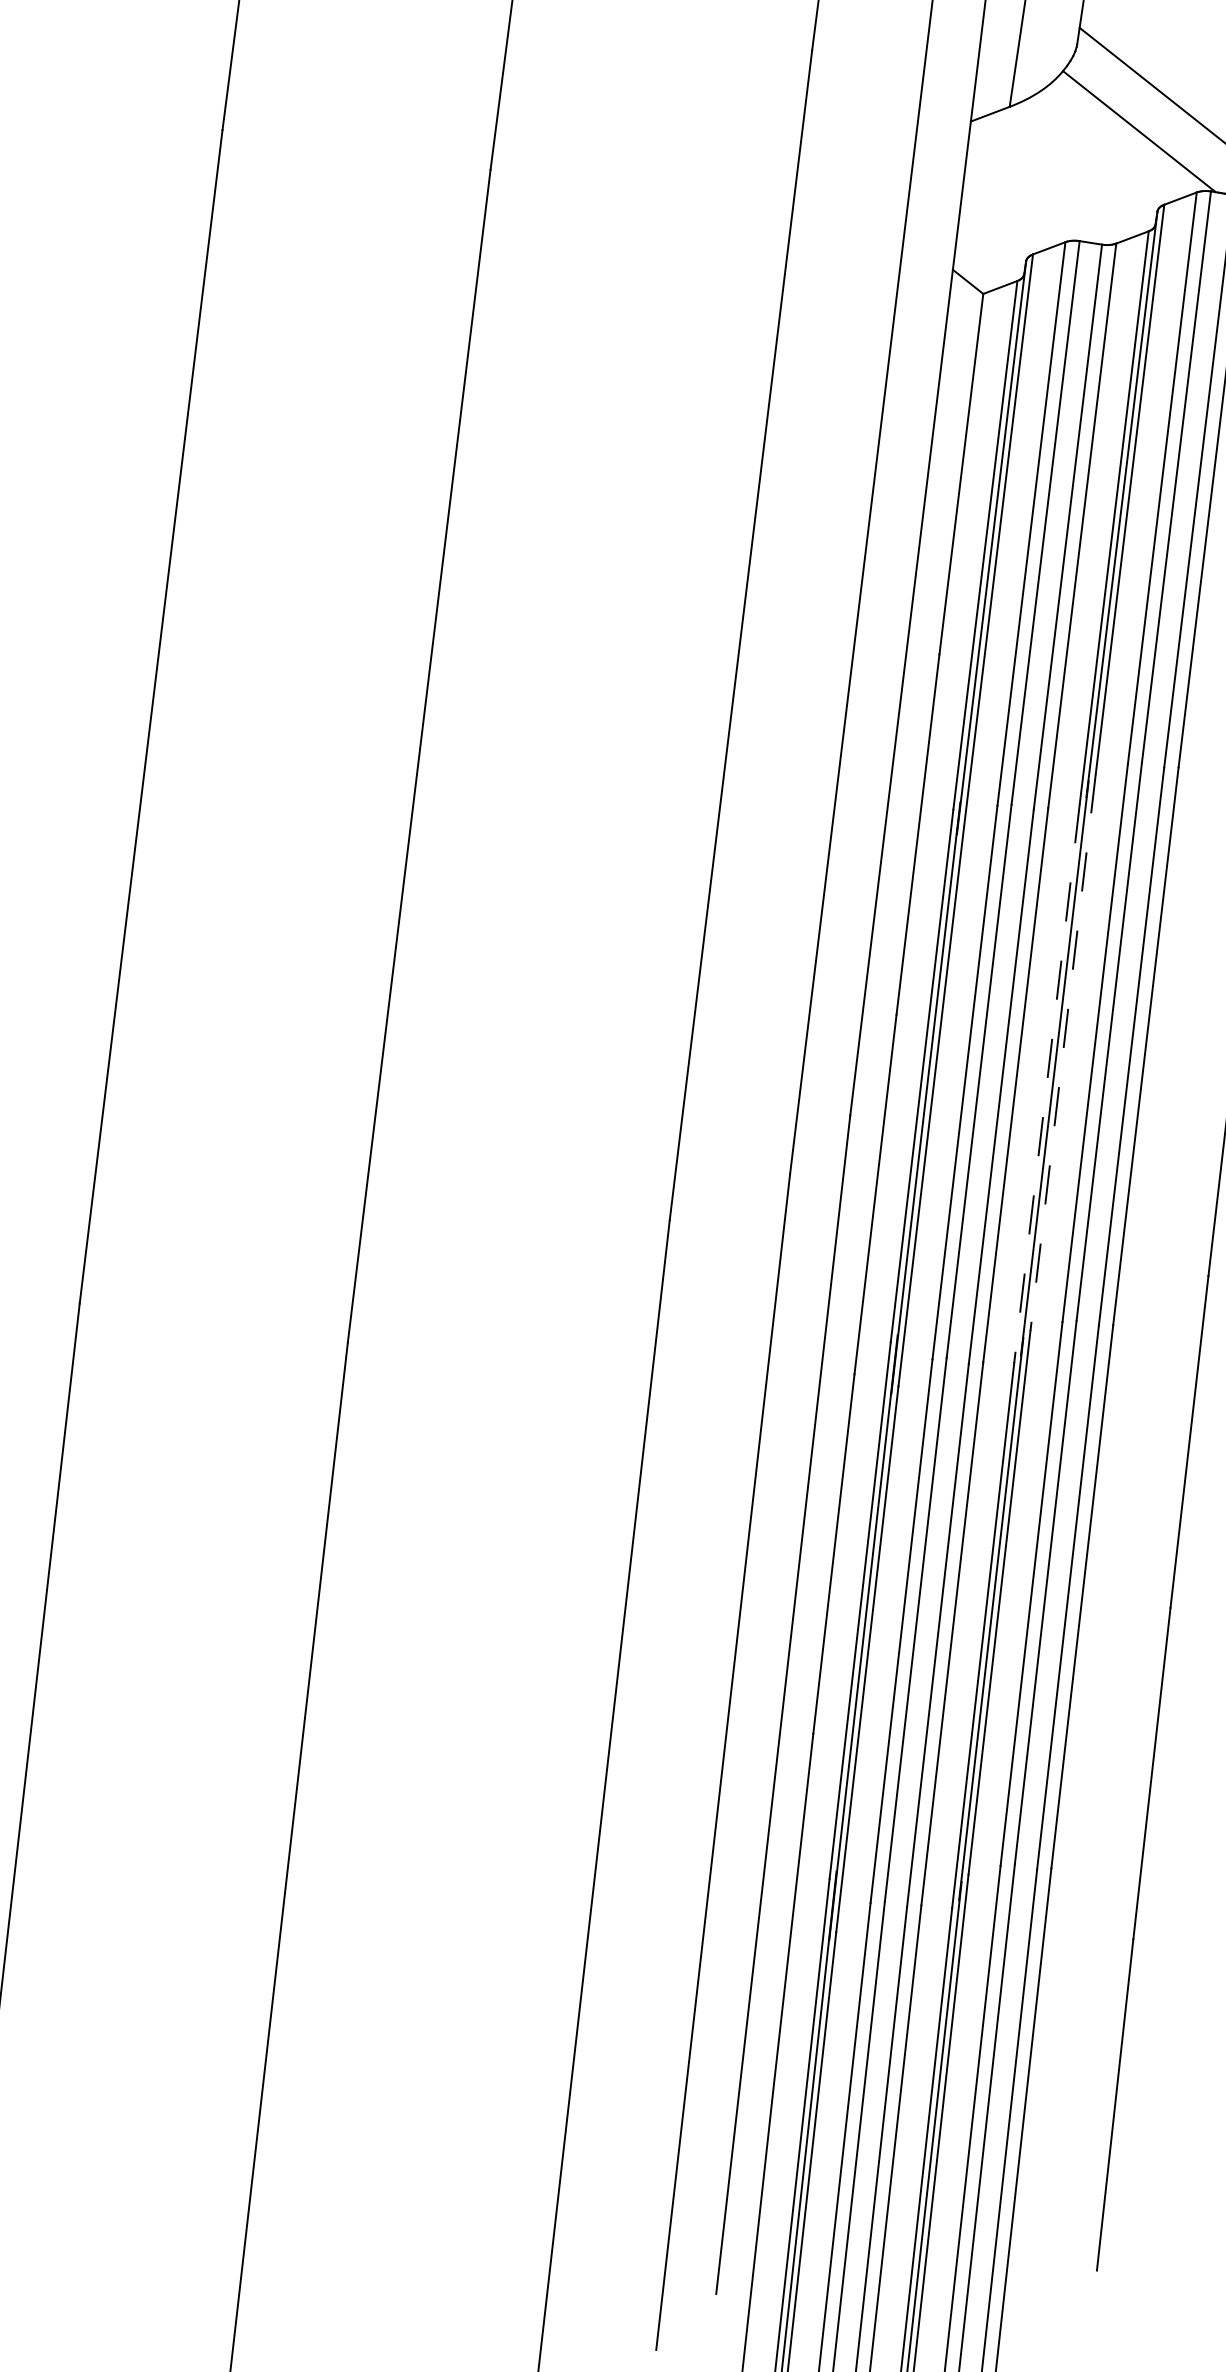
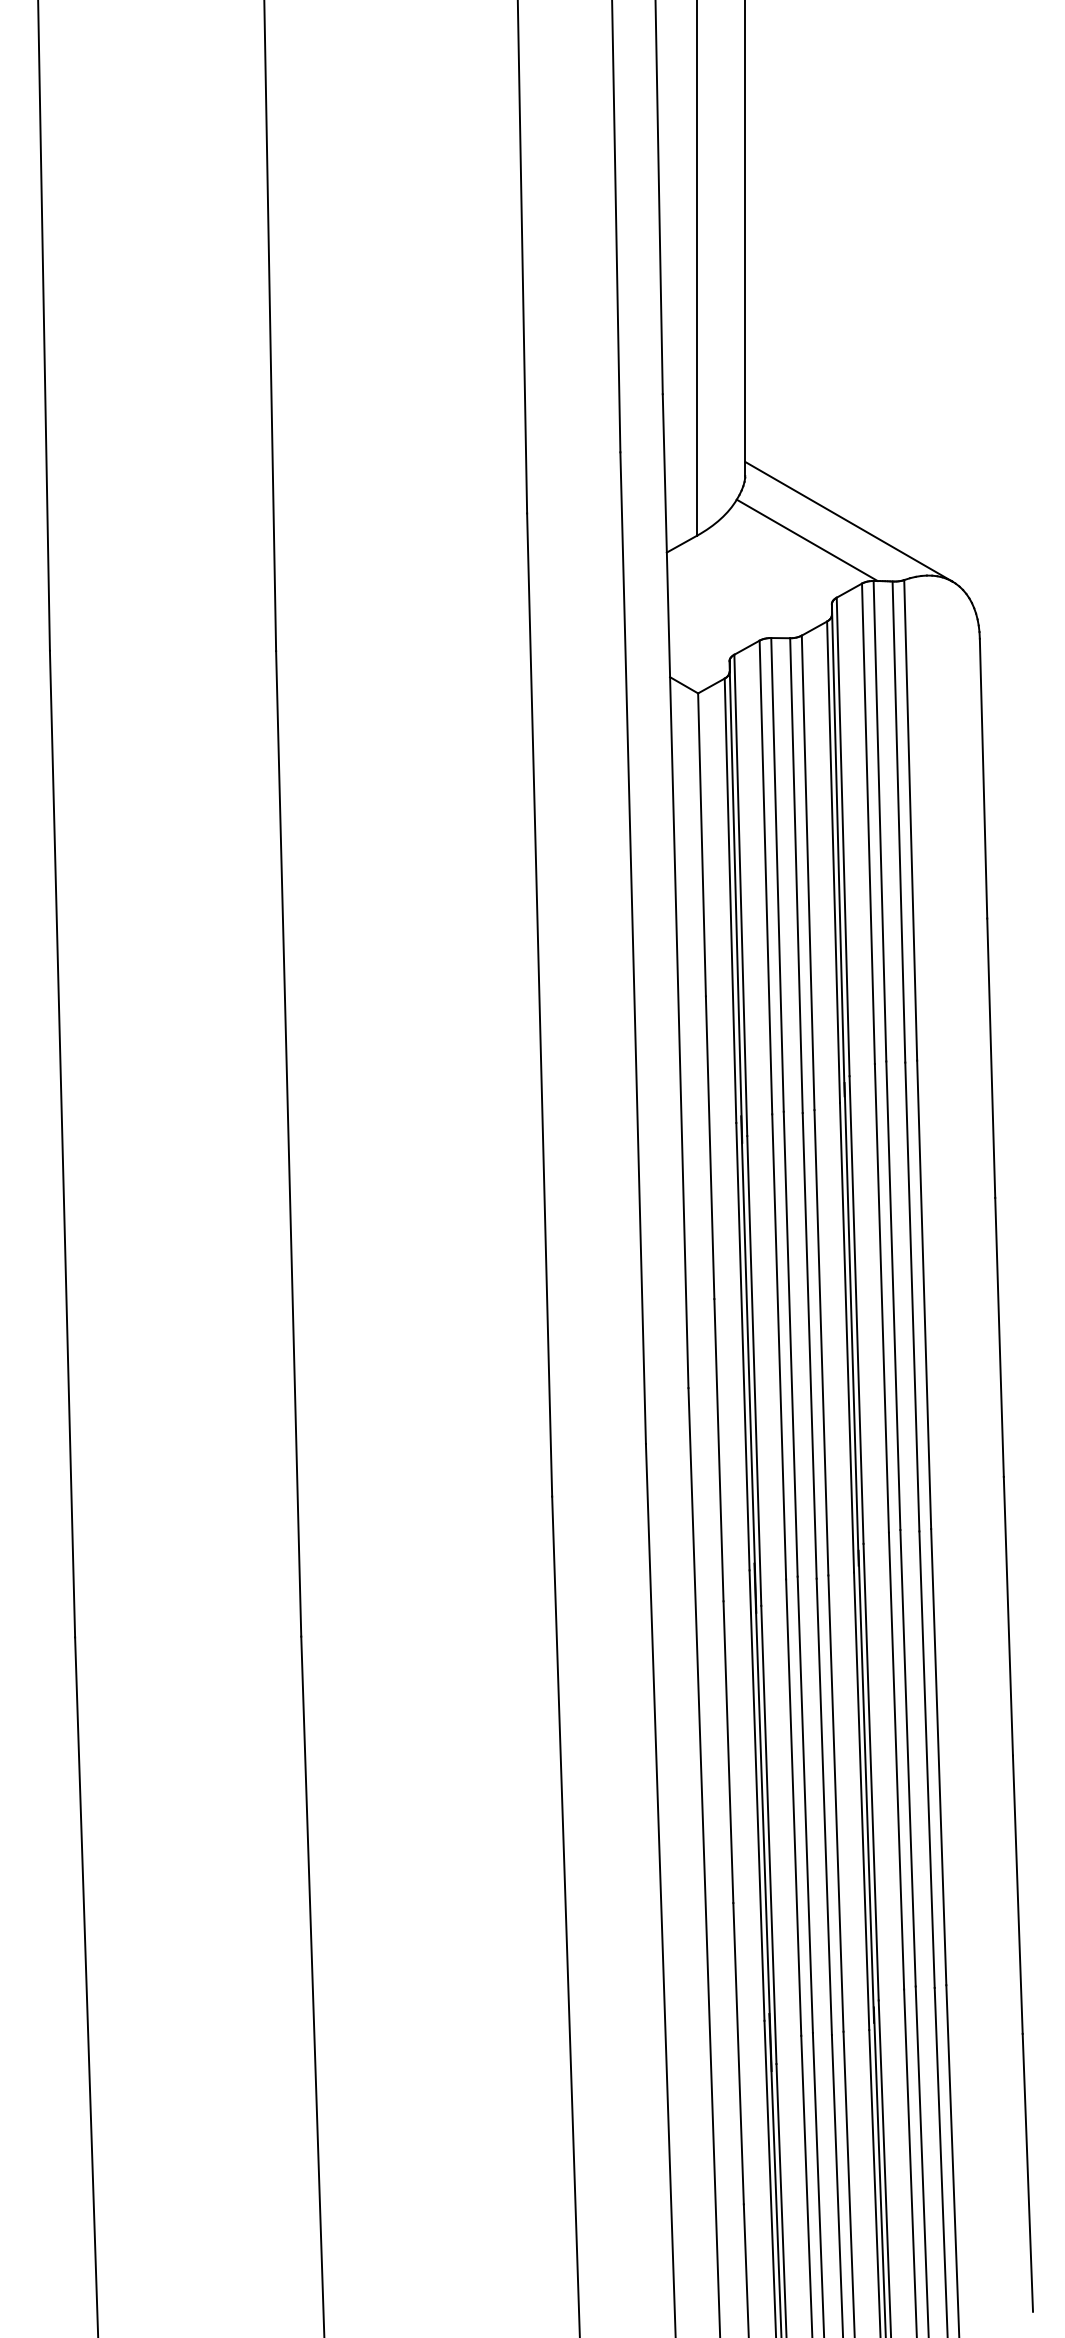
line: (1062, 1052) -> (856, 1310), dashed -> solid
line: (1047, 1083) -> (847, 1337), dashed -> solid

